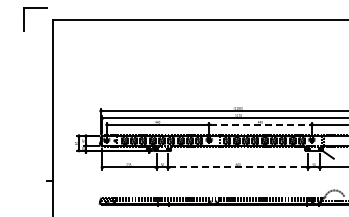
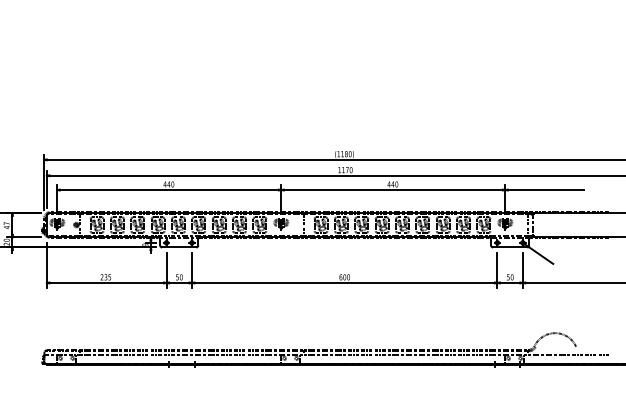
line: (261, 124) -> (395, 189), dashed -> solid
line: (238, 167) -> (345, 283), dashed -> solid

